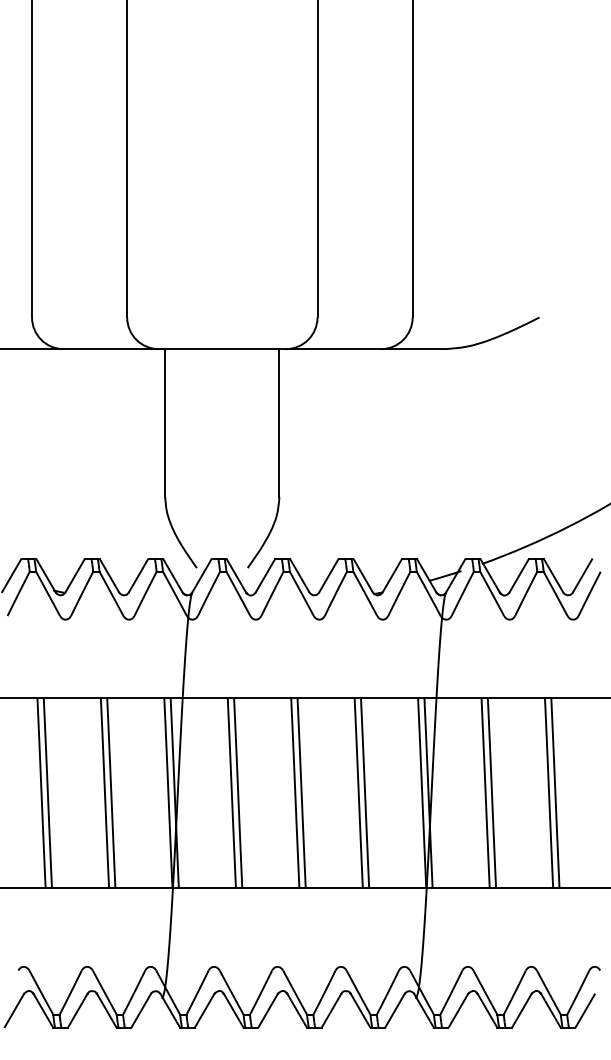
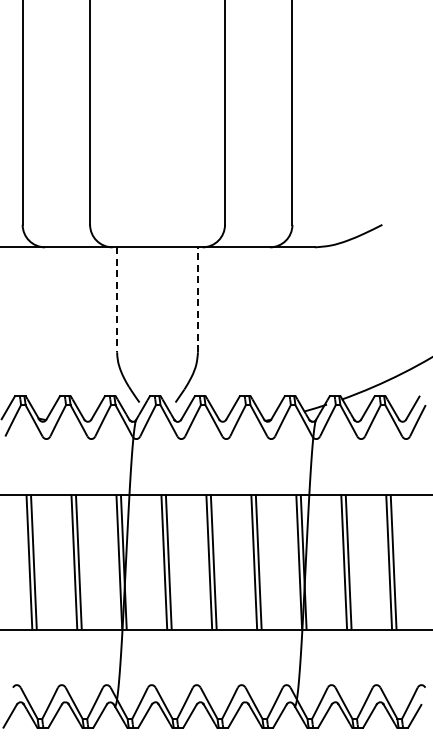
line: (280, 422) -> (198, 299), solid -> dashed
line: (165, 424) -> (117, 300), solid -> dashed

